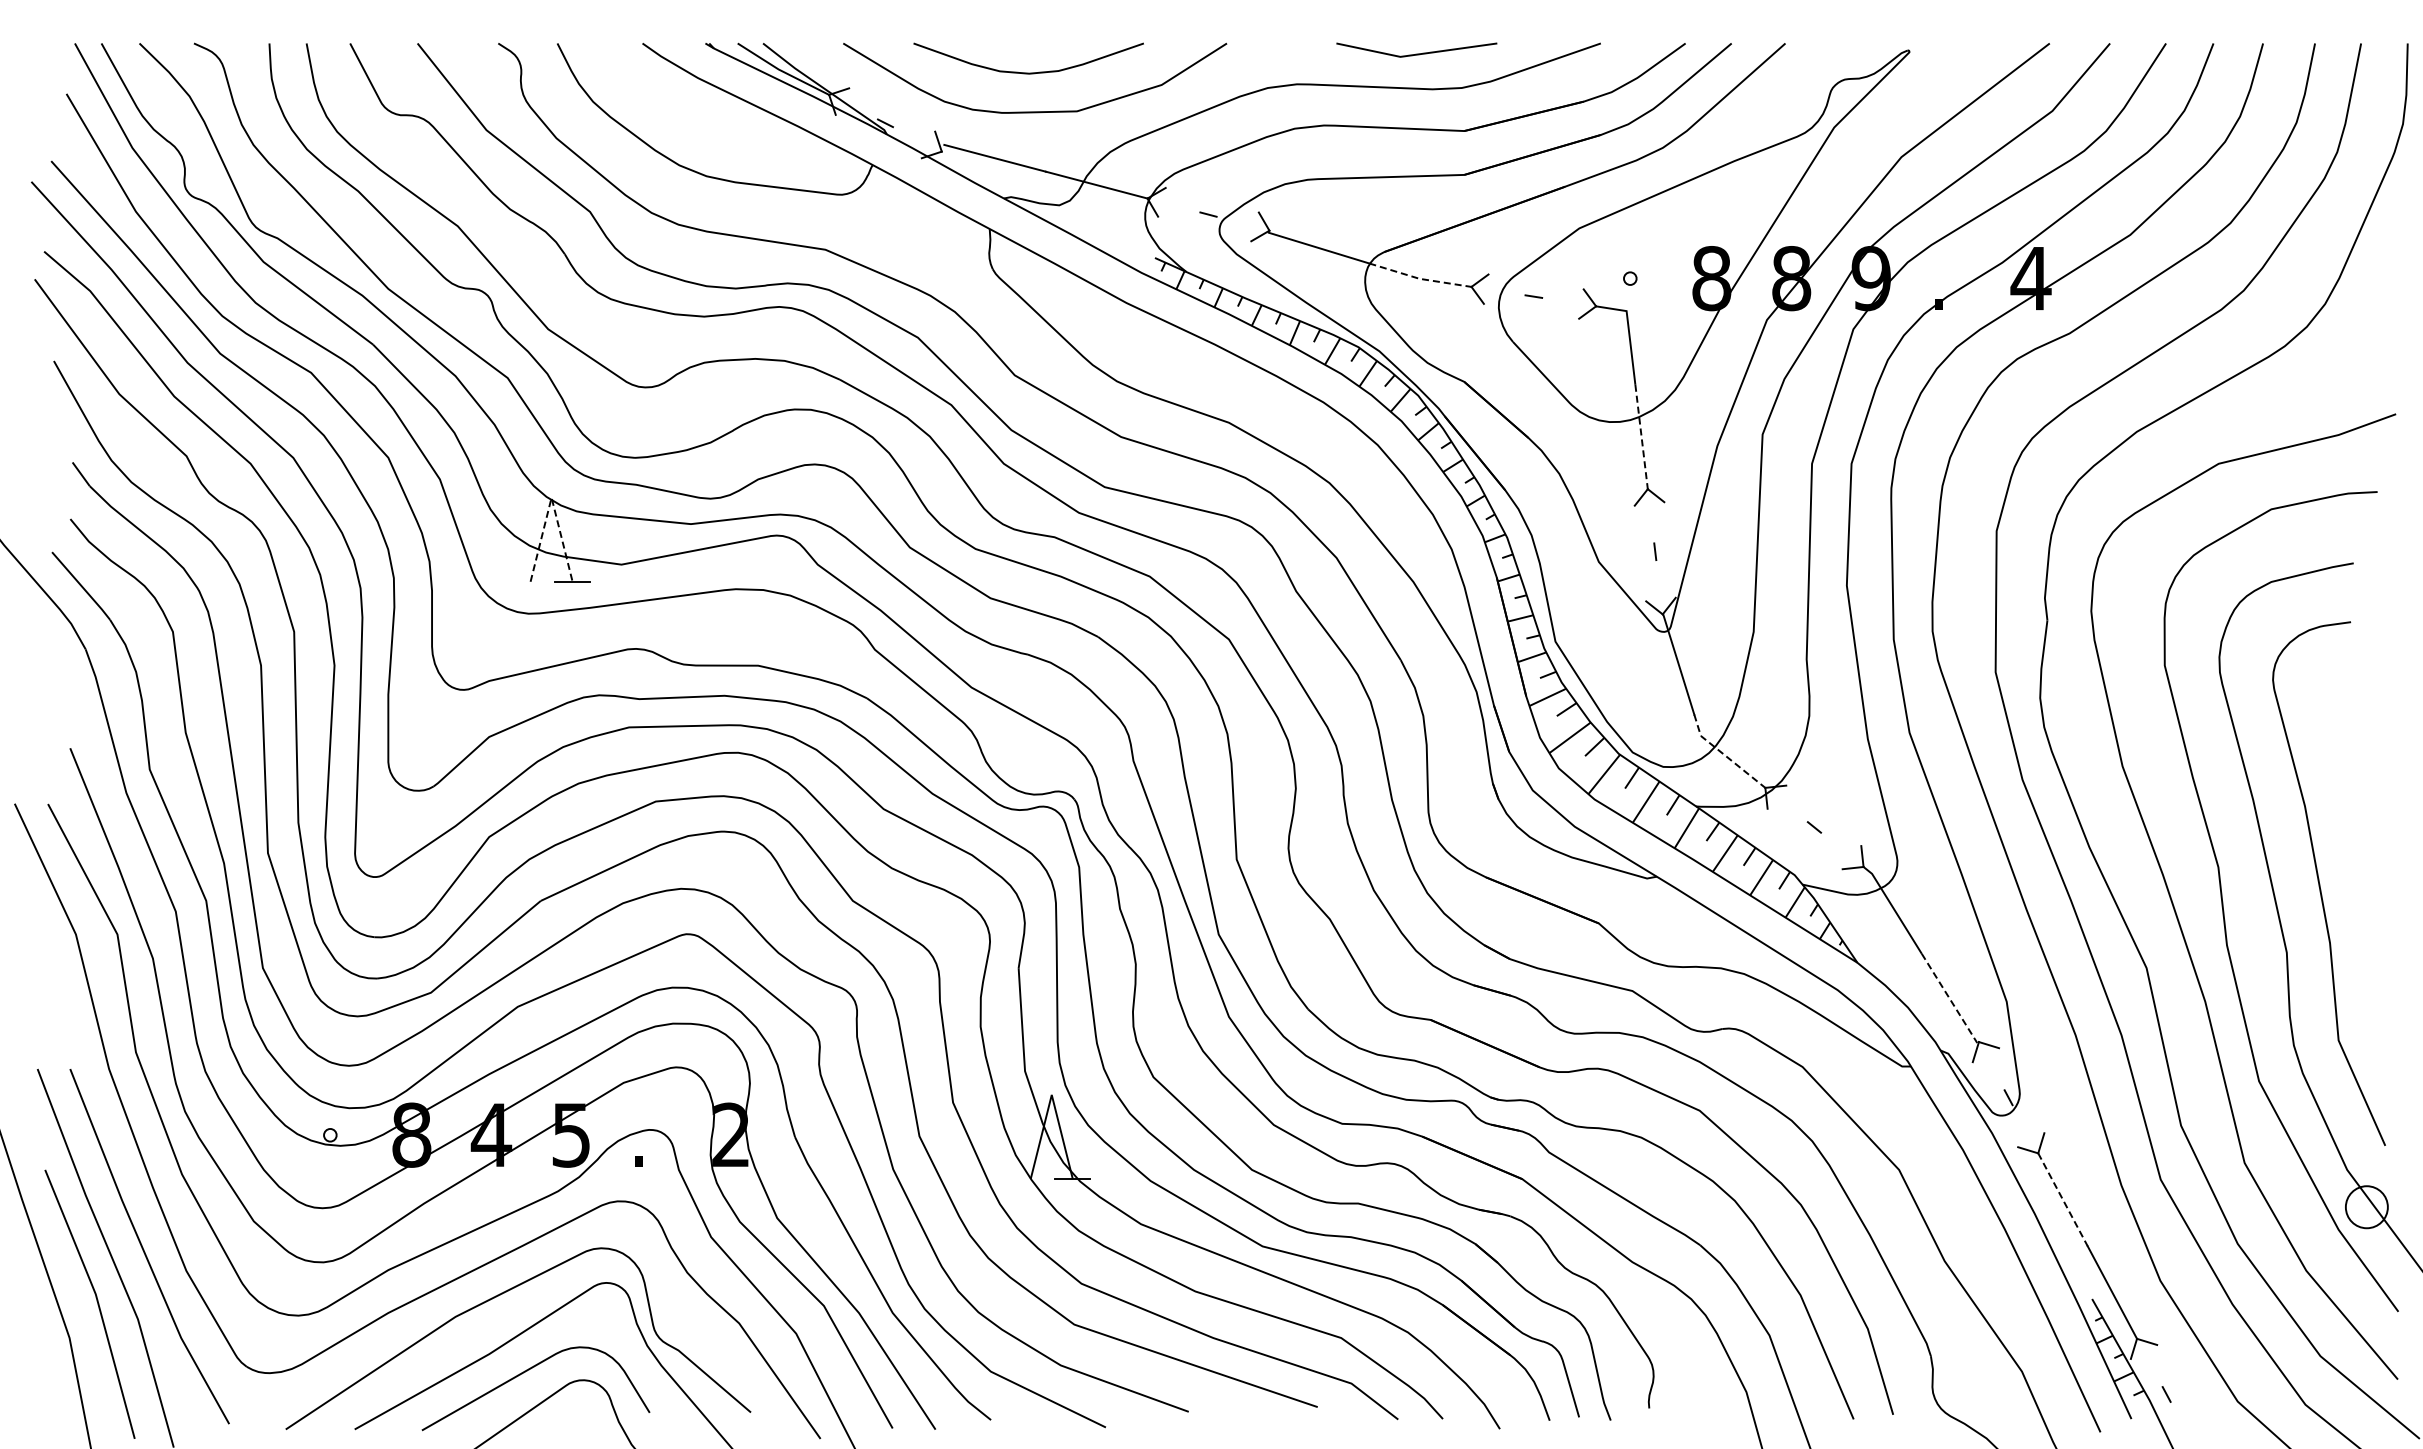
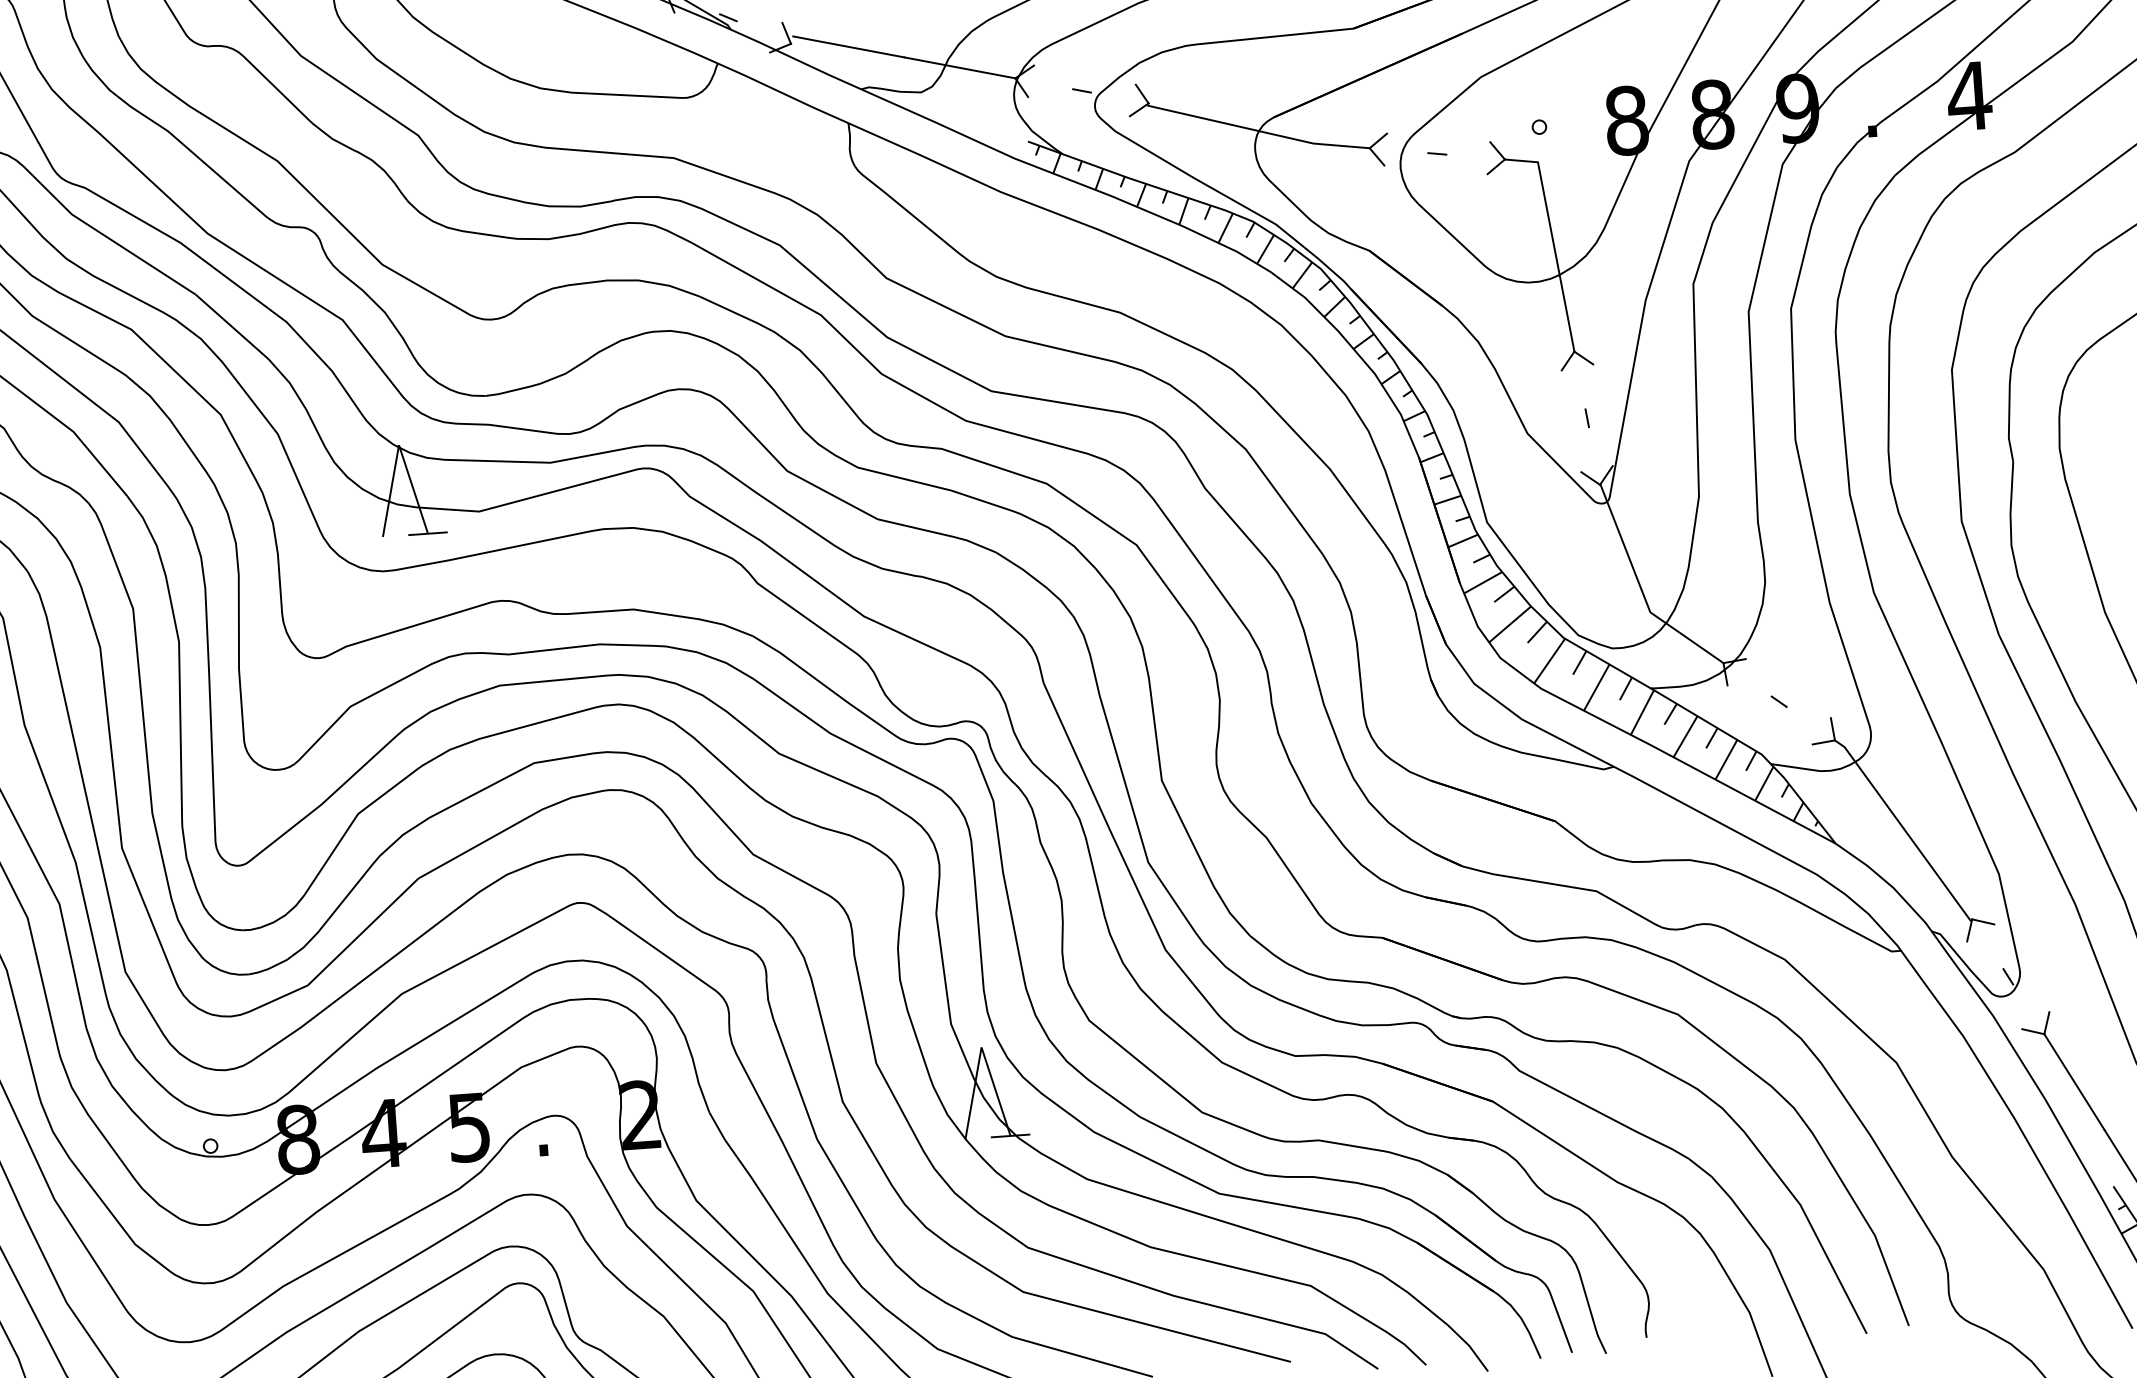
line: (1419, 278) -> (1313, 143), dashed -> solid
line: (1641, 436) -> (1563, 295), dashed -> solid
line: (551, 497) -> (398, 444), dashed -> solid
line: (1724, 754) -> (1677, 630), dashed -> solid
line: (1949, 998) -> (1937, 874), dashed -> solid
line: (2062, 1199) -> (2073, 1081), dashed -> solid

